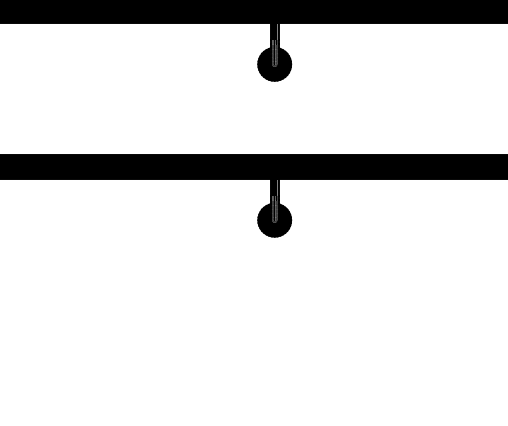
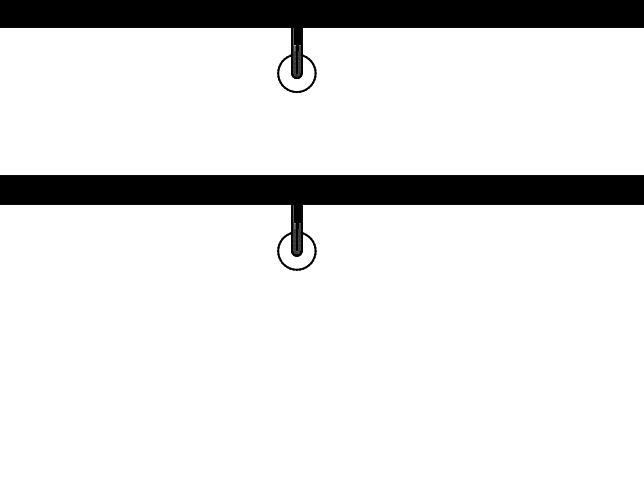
fill: (274, 64) -> (296, 73), removed
fill: (274, 220) -> (296, 251), removed

